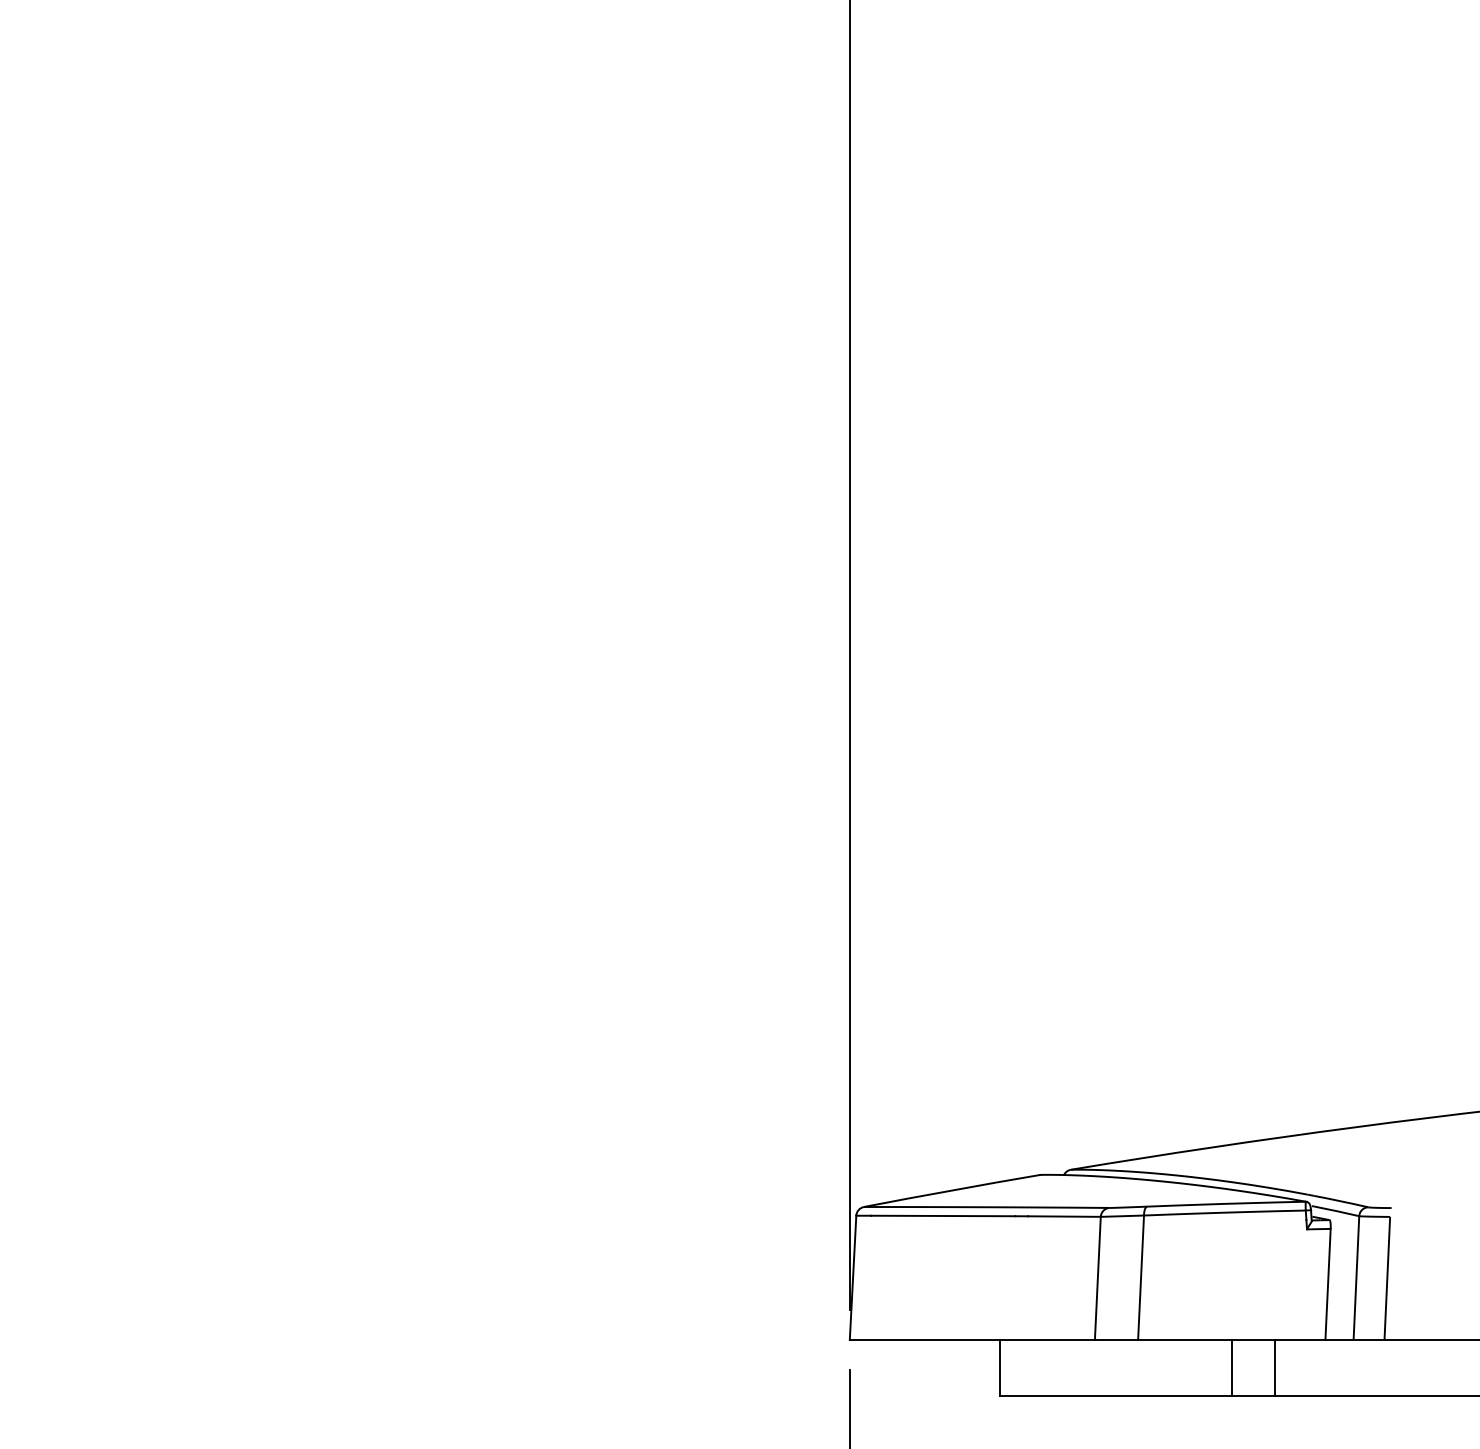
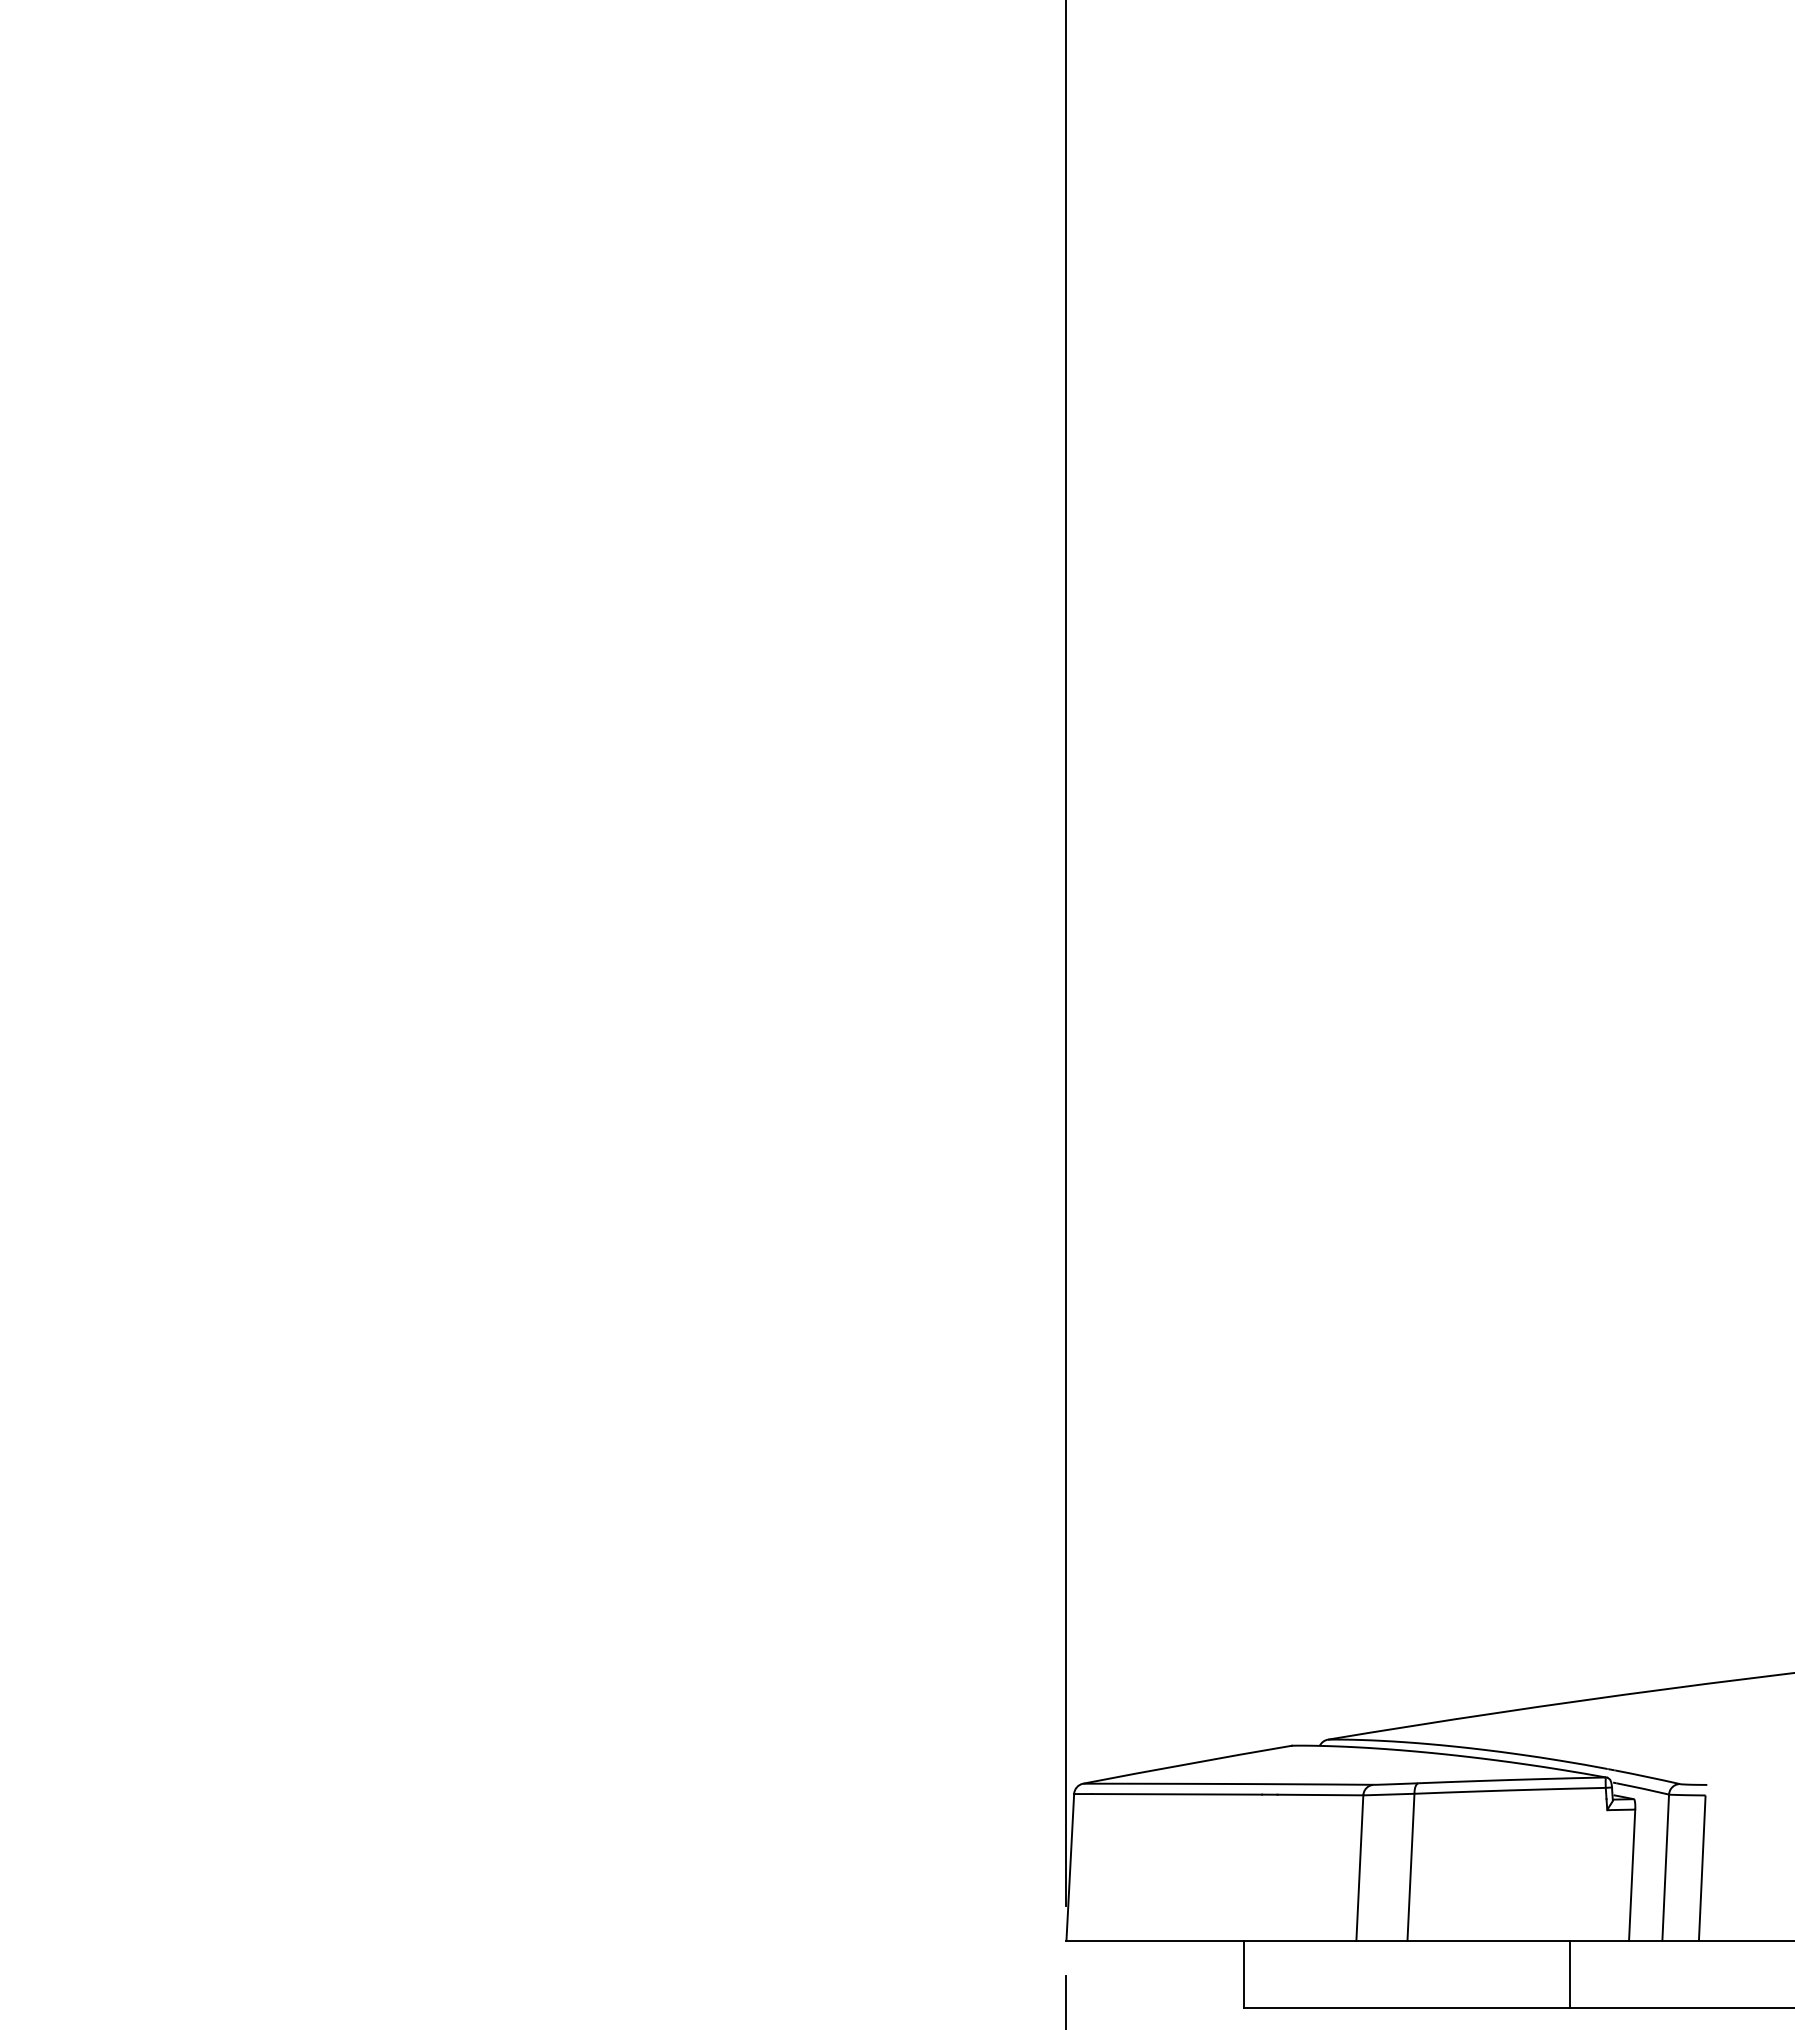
line: (1231, 1368) -> (1518, 1974), removed

